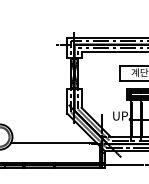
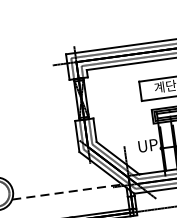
line: (53, 143) -> (66, 192), solid -> dashed

